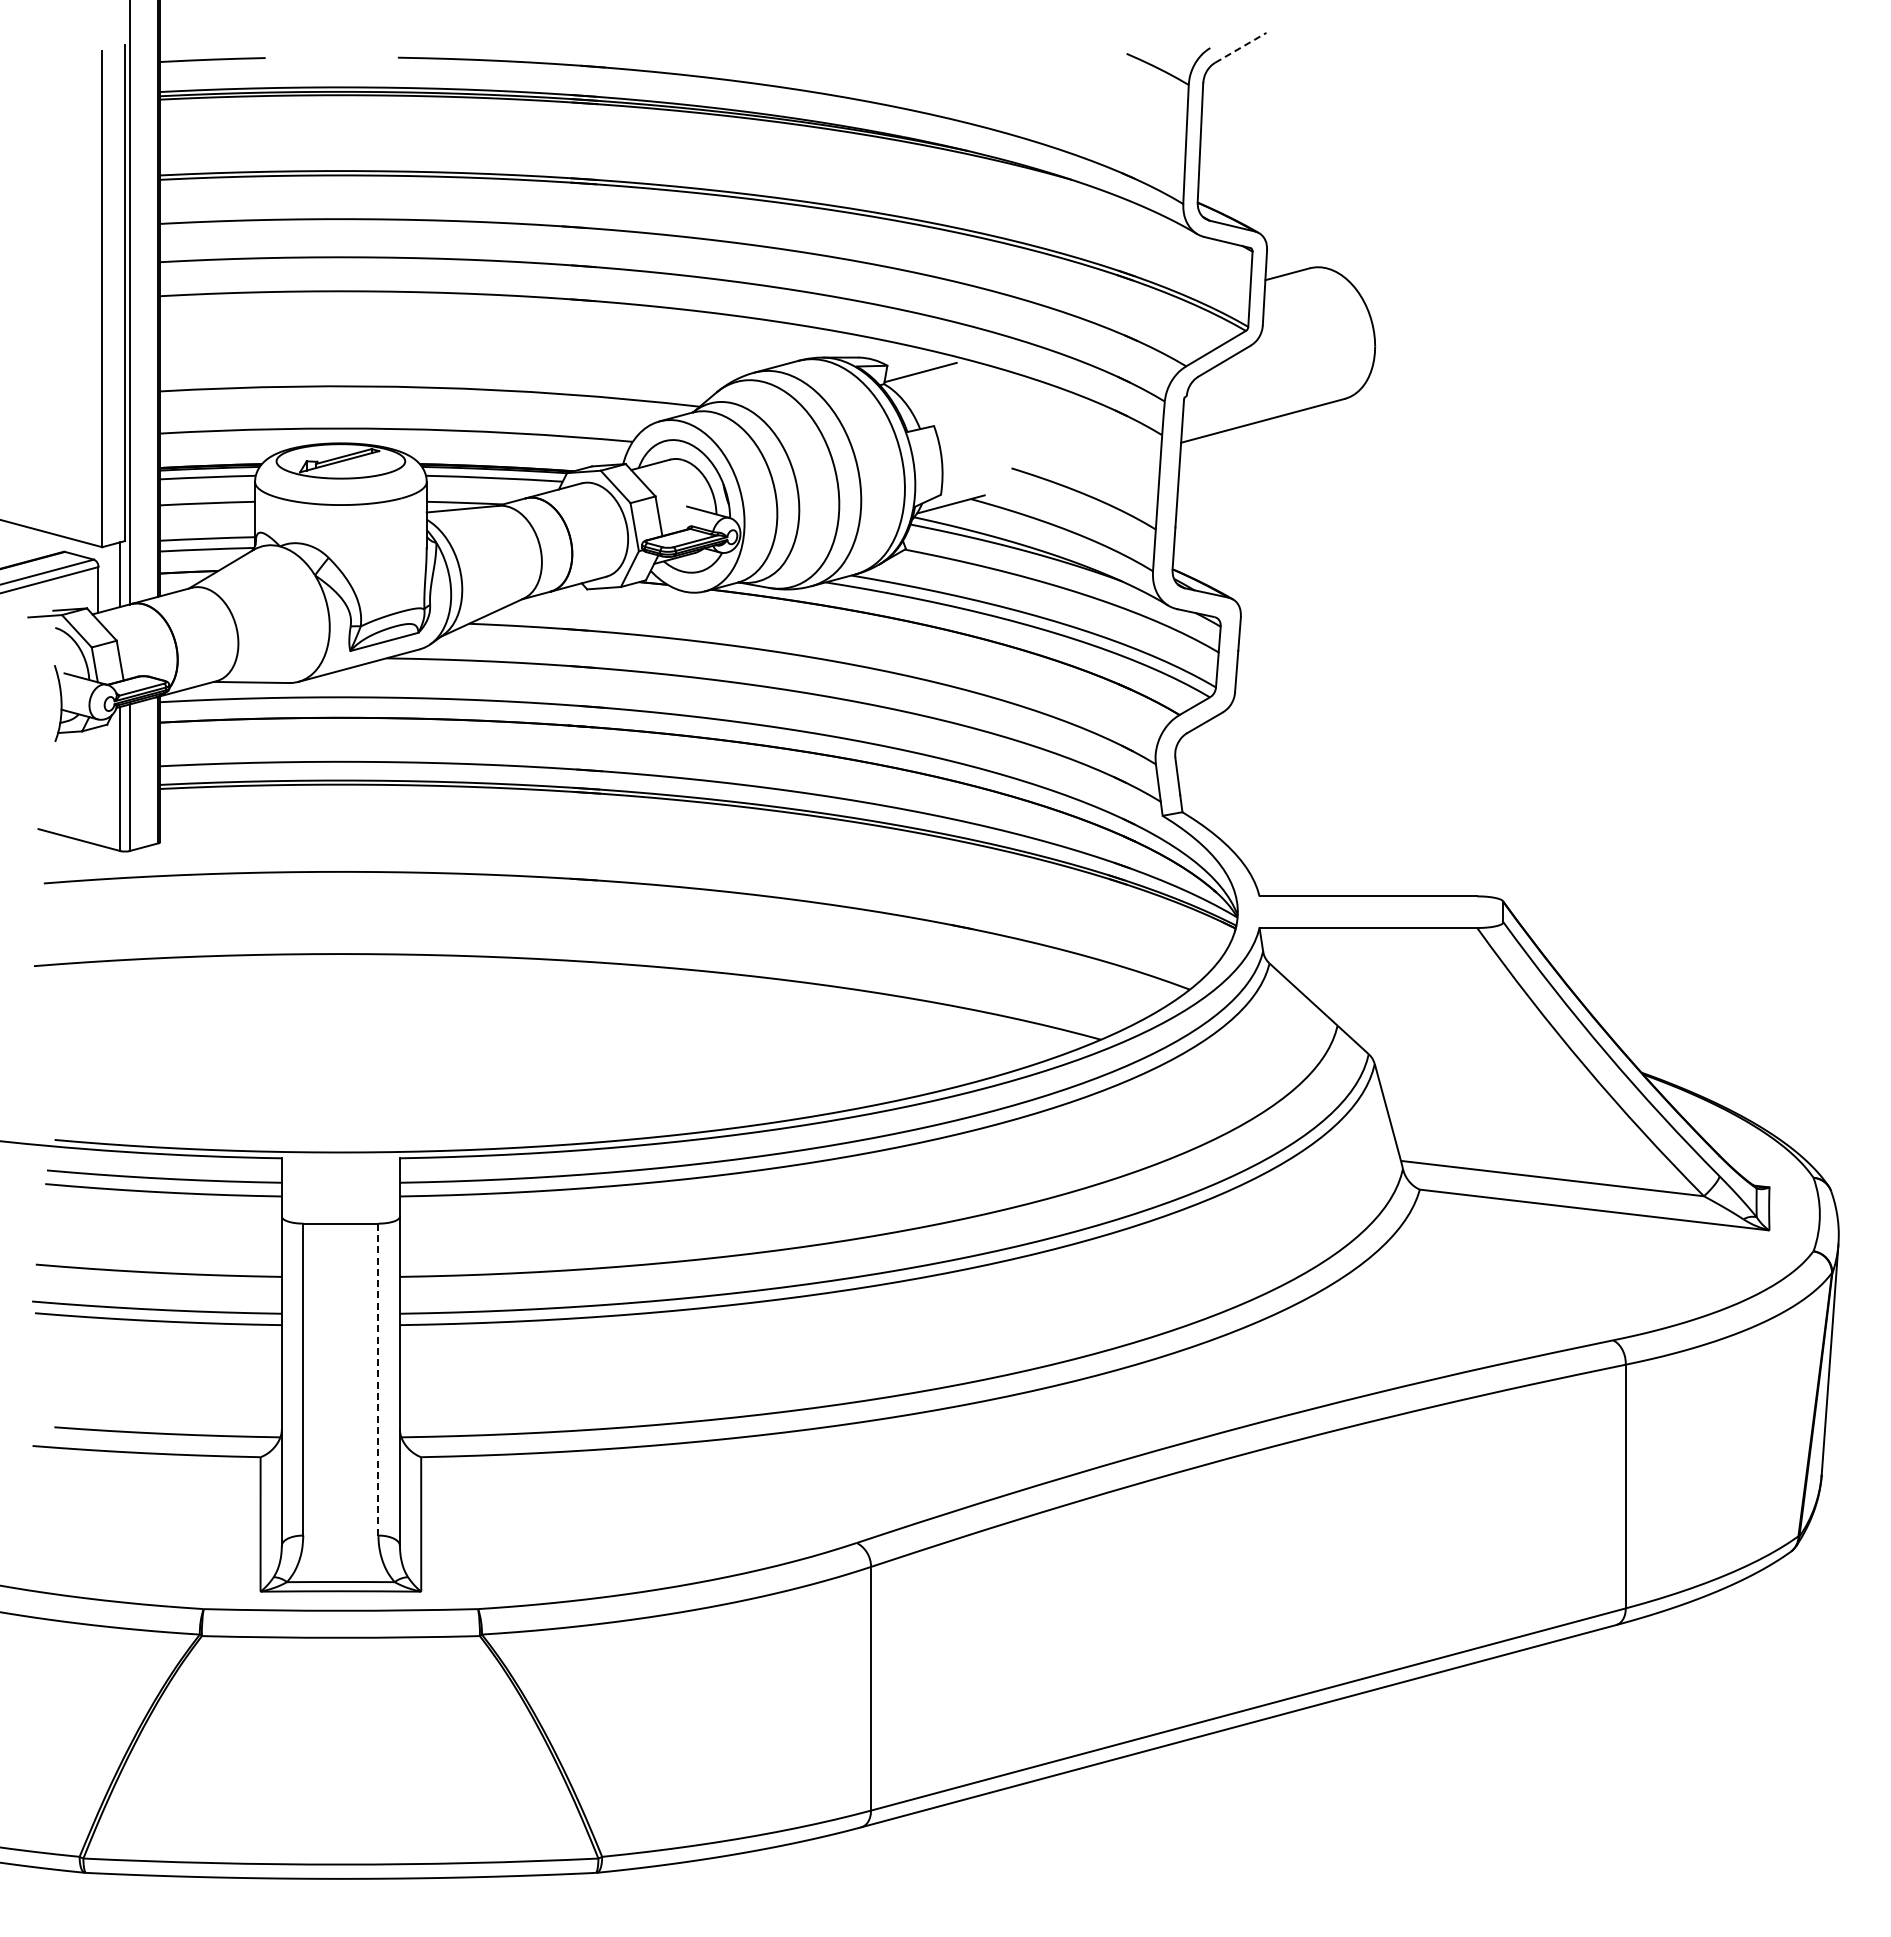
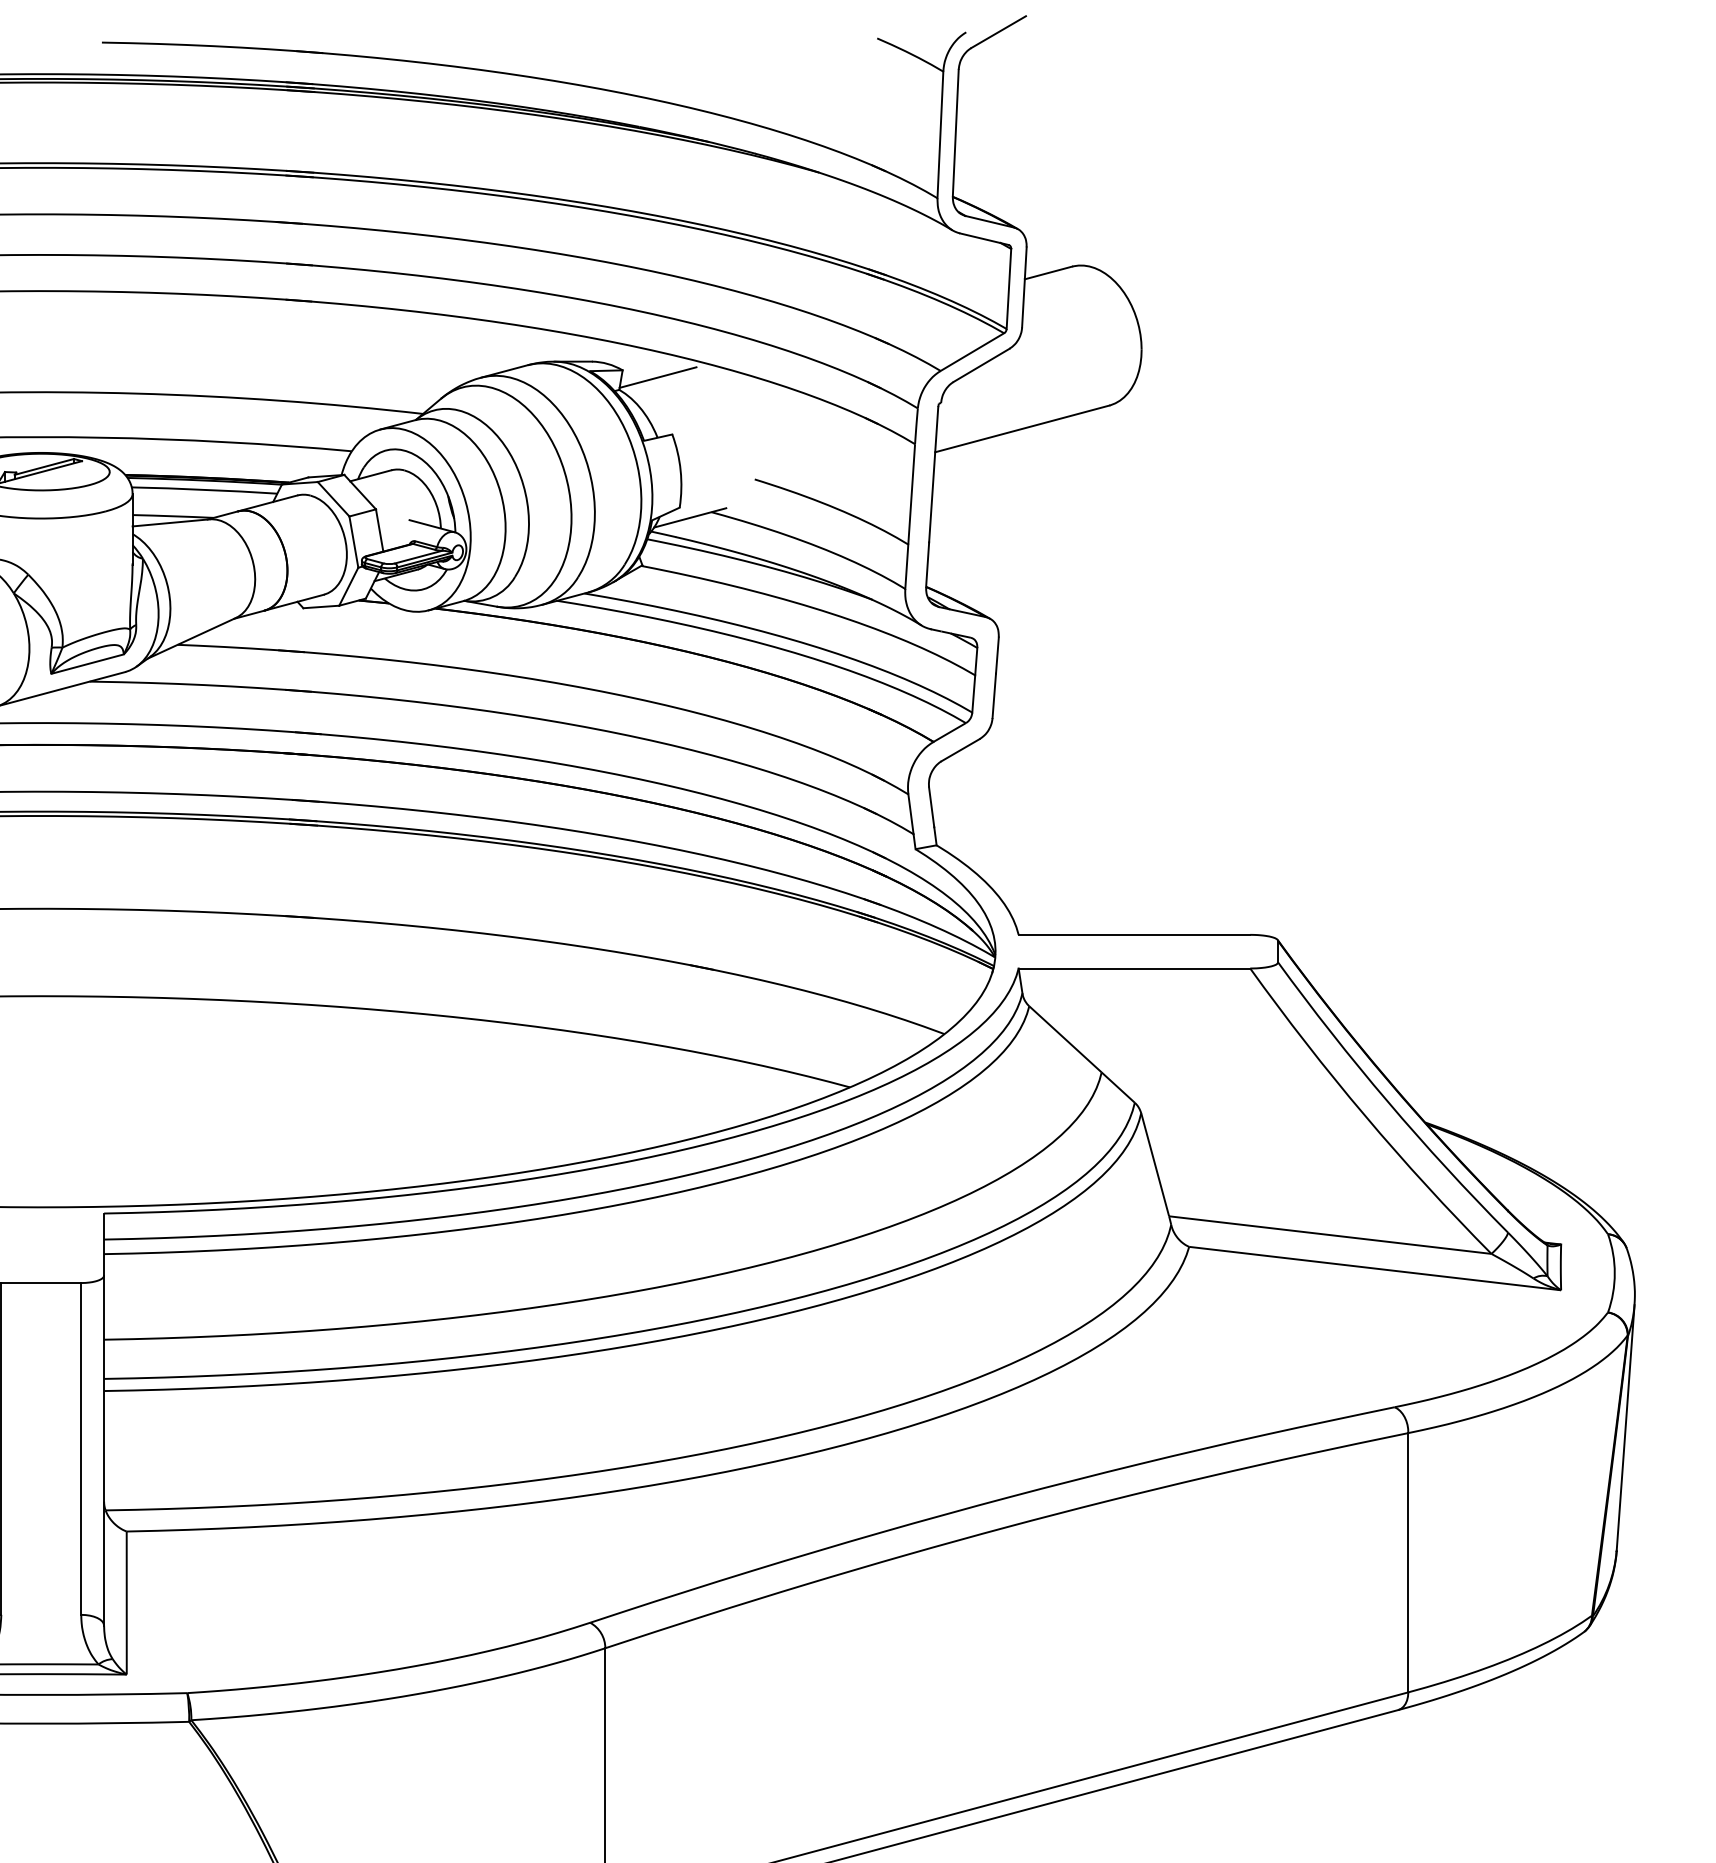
line: (1240, 47) -> (998, 31), dashed -> solid
line: (378, 1379) -> (81, 1448), dashed -> solid

